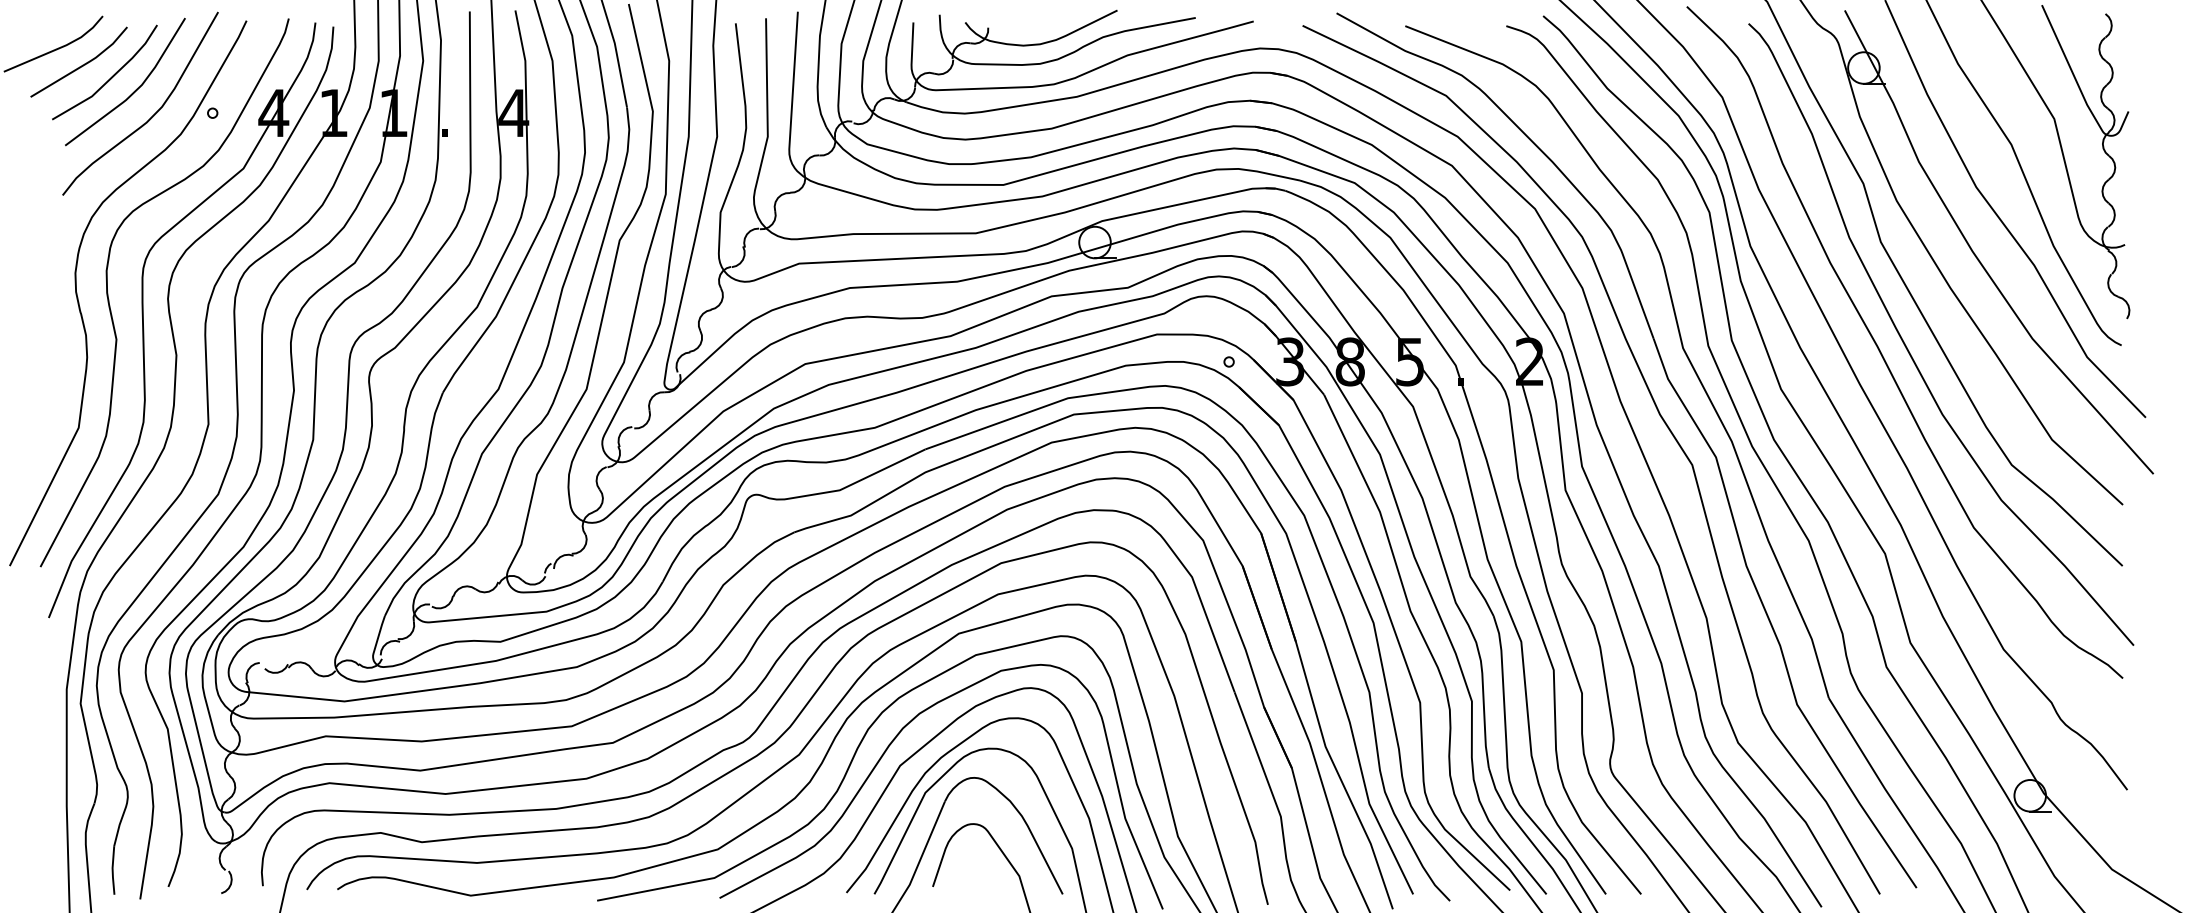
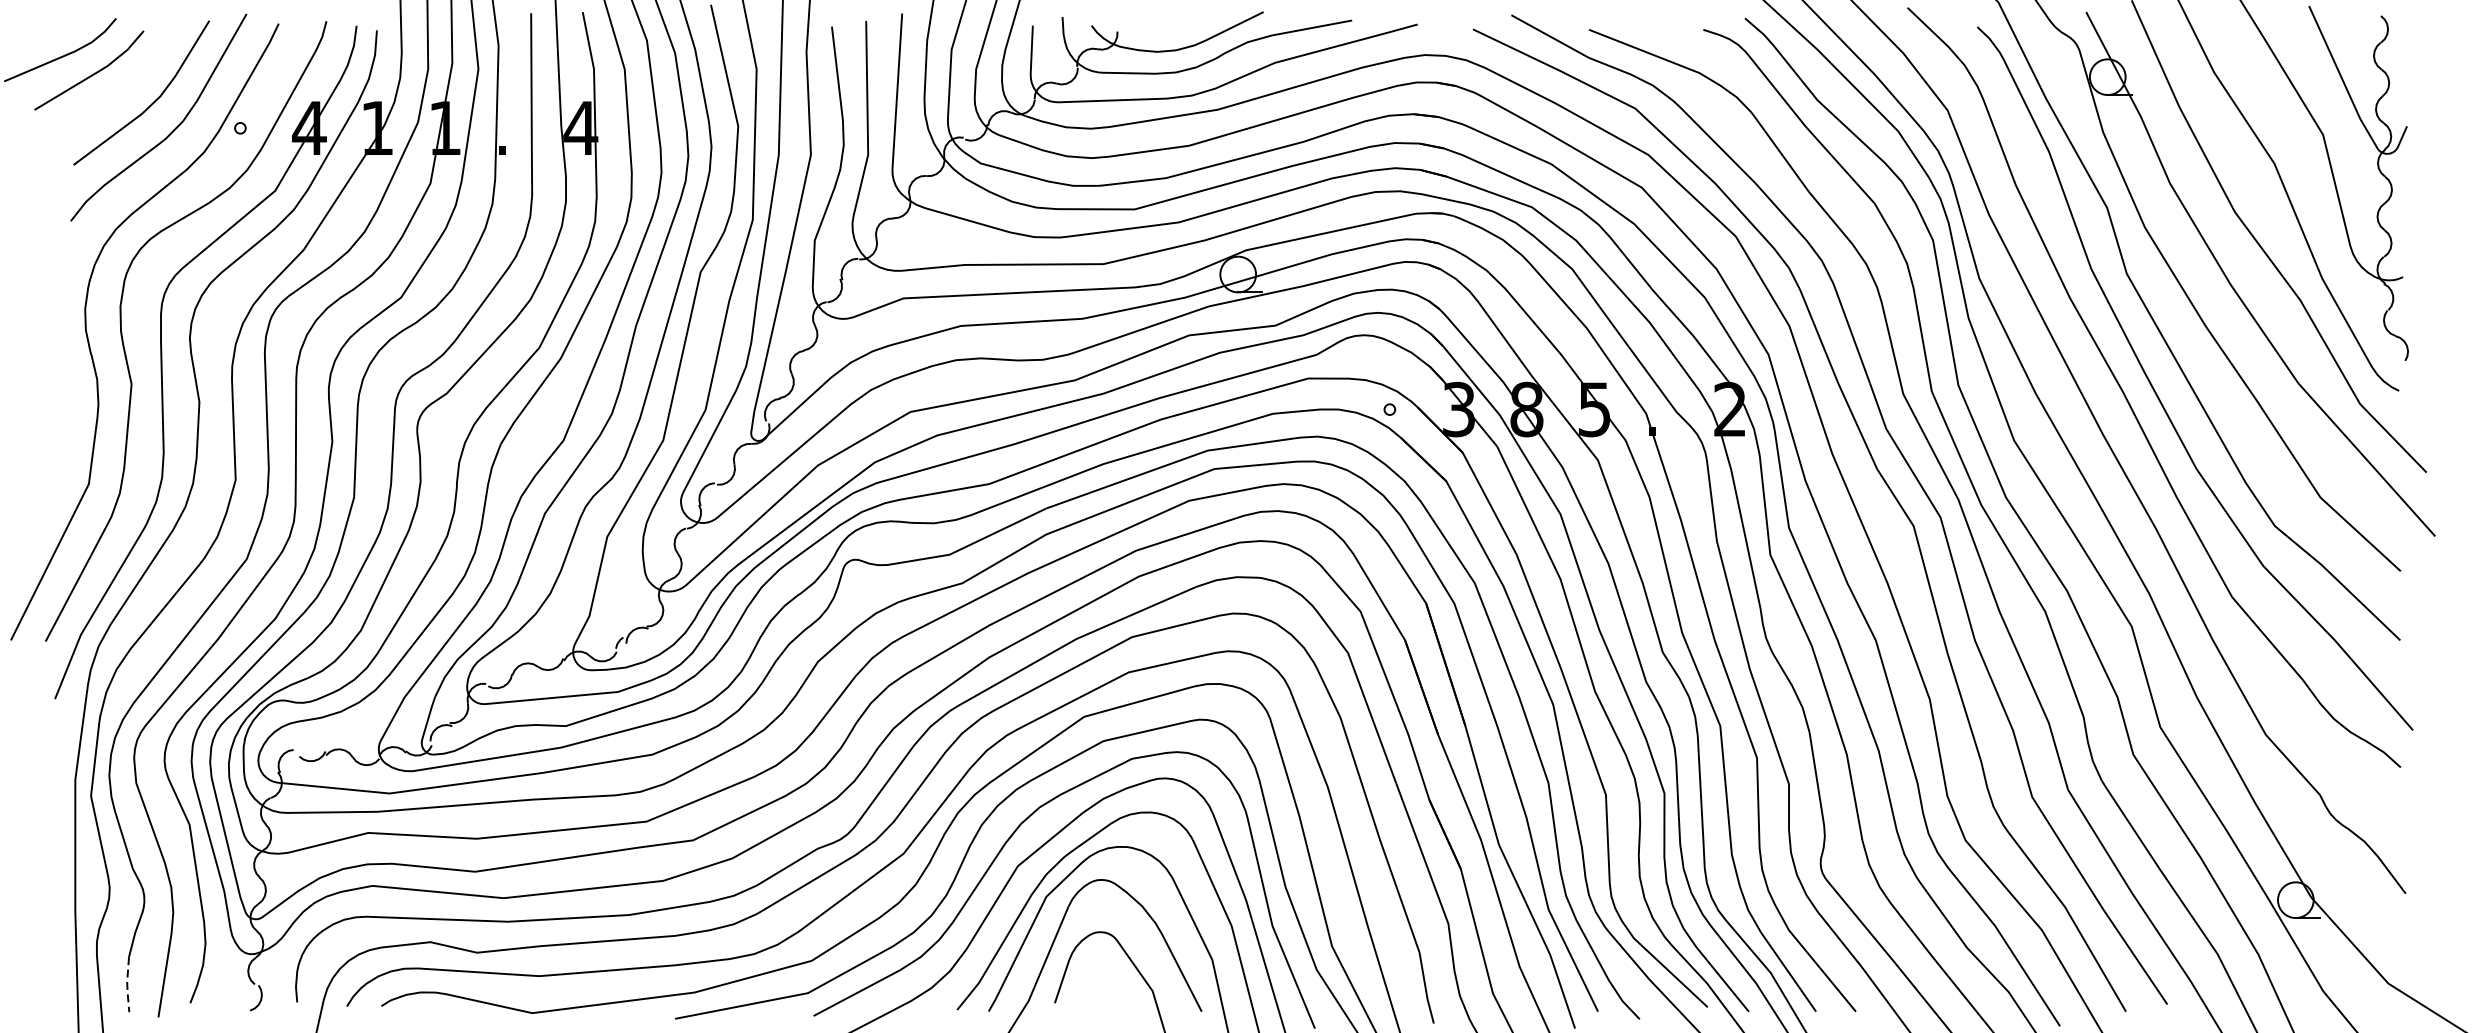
line: (110, 77) -> (124, 87), removed
line: (112, 870) -> (127, 984), solid -> dashed

